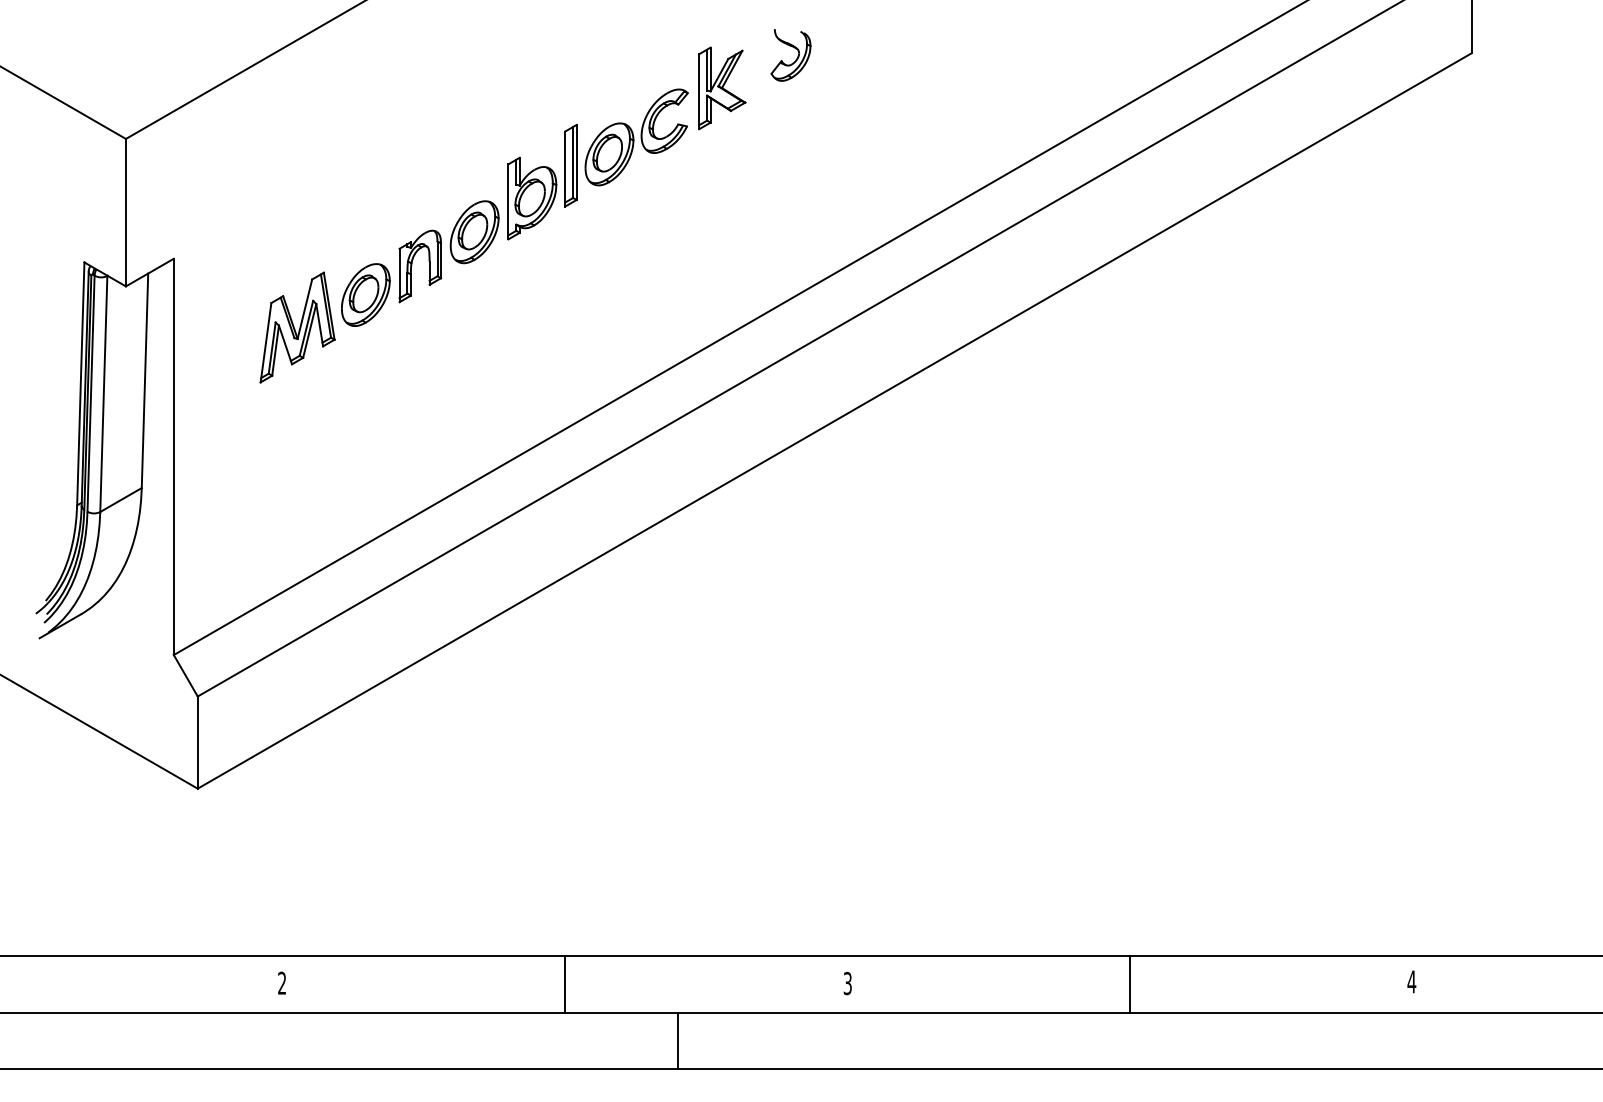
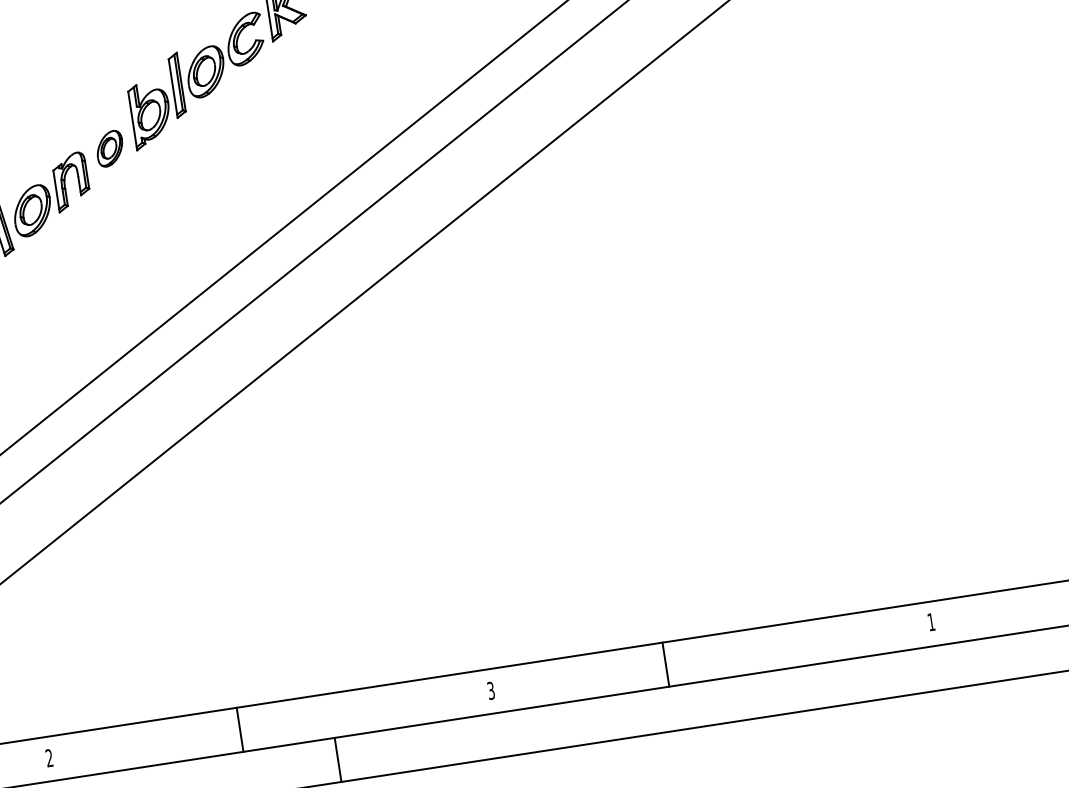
part: (474, 232) -> (109, 148), size x0.7
text: (1411, 981) -> (931, 621), 4 -> 1
line: (565, 984) -> (240, 729), moved
line: (1129, 984) -> (665, 664), moved
line: (678, 1040) -> (338, 759), moved

